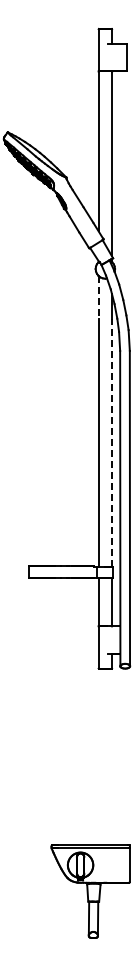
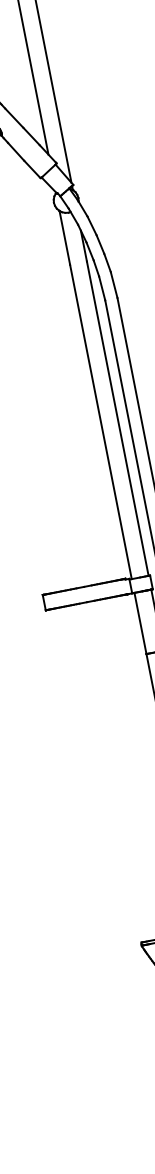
line: (98, 297) -> (64, 238), dashed -> solid
line: (112, 442) -> (118, 418), dashed -> solid

